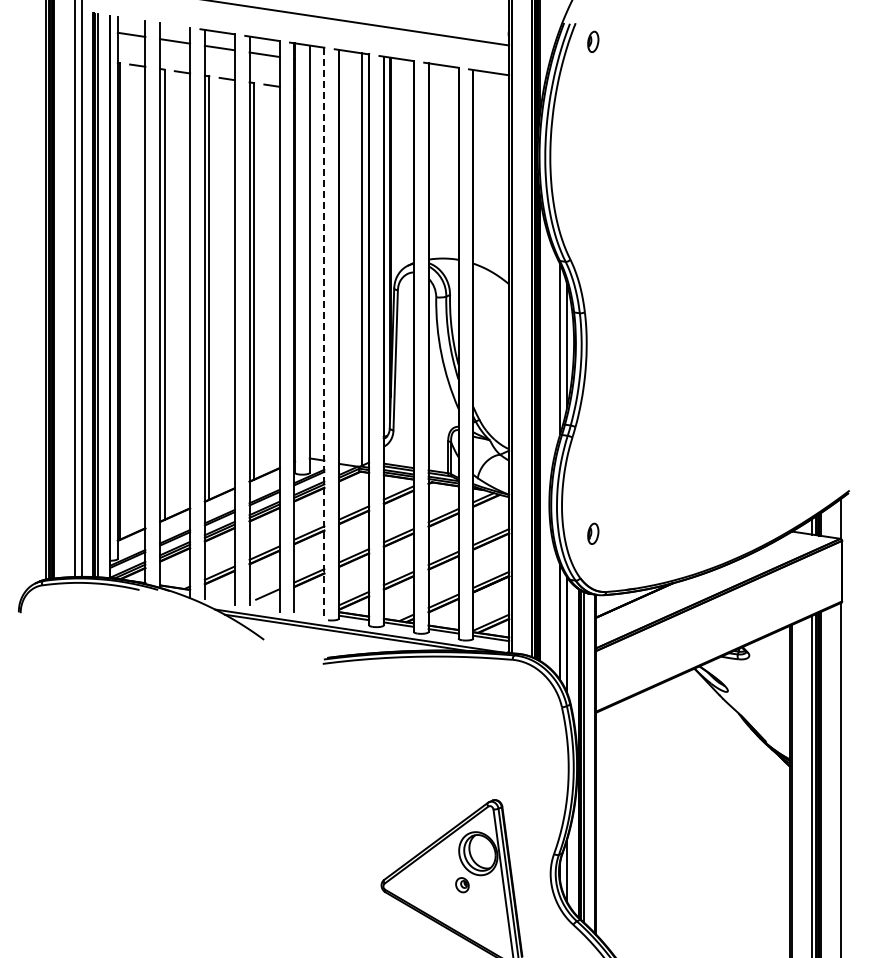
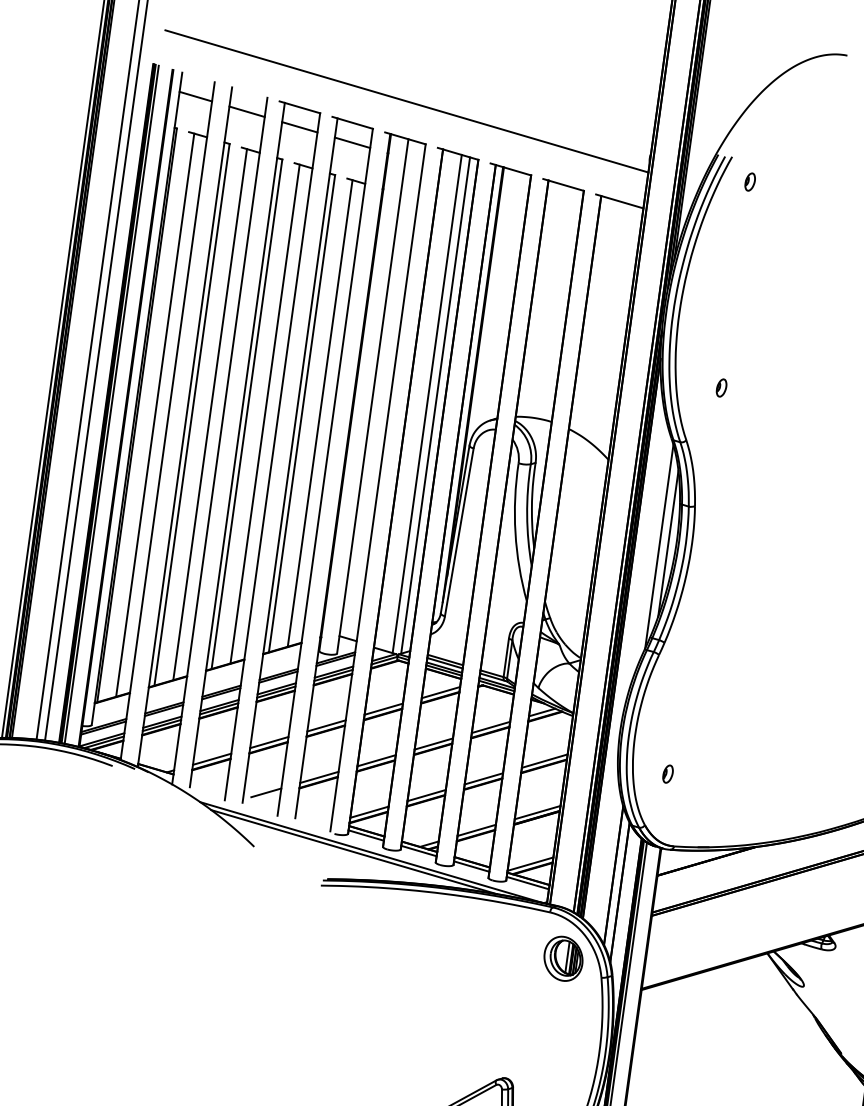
part: (592, 41) -> (749, 181), size x0.71
part: (592, 212) -> (720, 387), added
line: (355, 259) -> (427, 404), added
line: (268, 278) -> (319, 412), added
line: (223, 285) -> (264, 413), added
line: (179, 292) -> (210, 414), added
line: (134, 299) -> (155, 415), added
line: (324, 333) -> (378, 488), dashed -> solid
part: (592, 533) -> (667, 773), size x0.71
part: (528, 695) -> (563, 957), added

